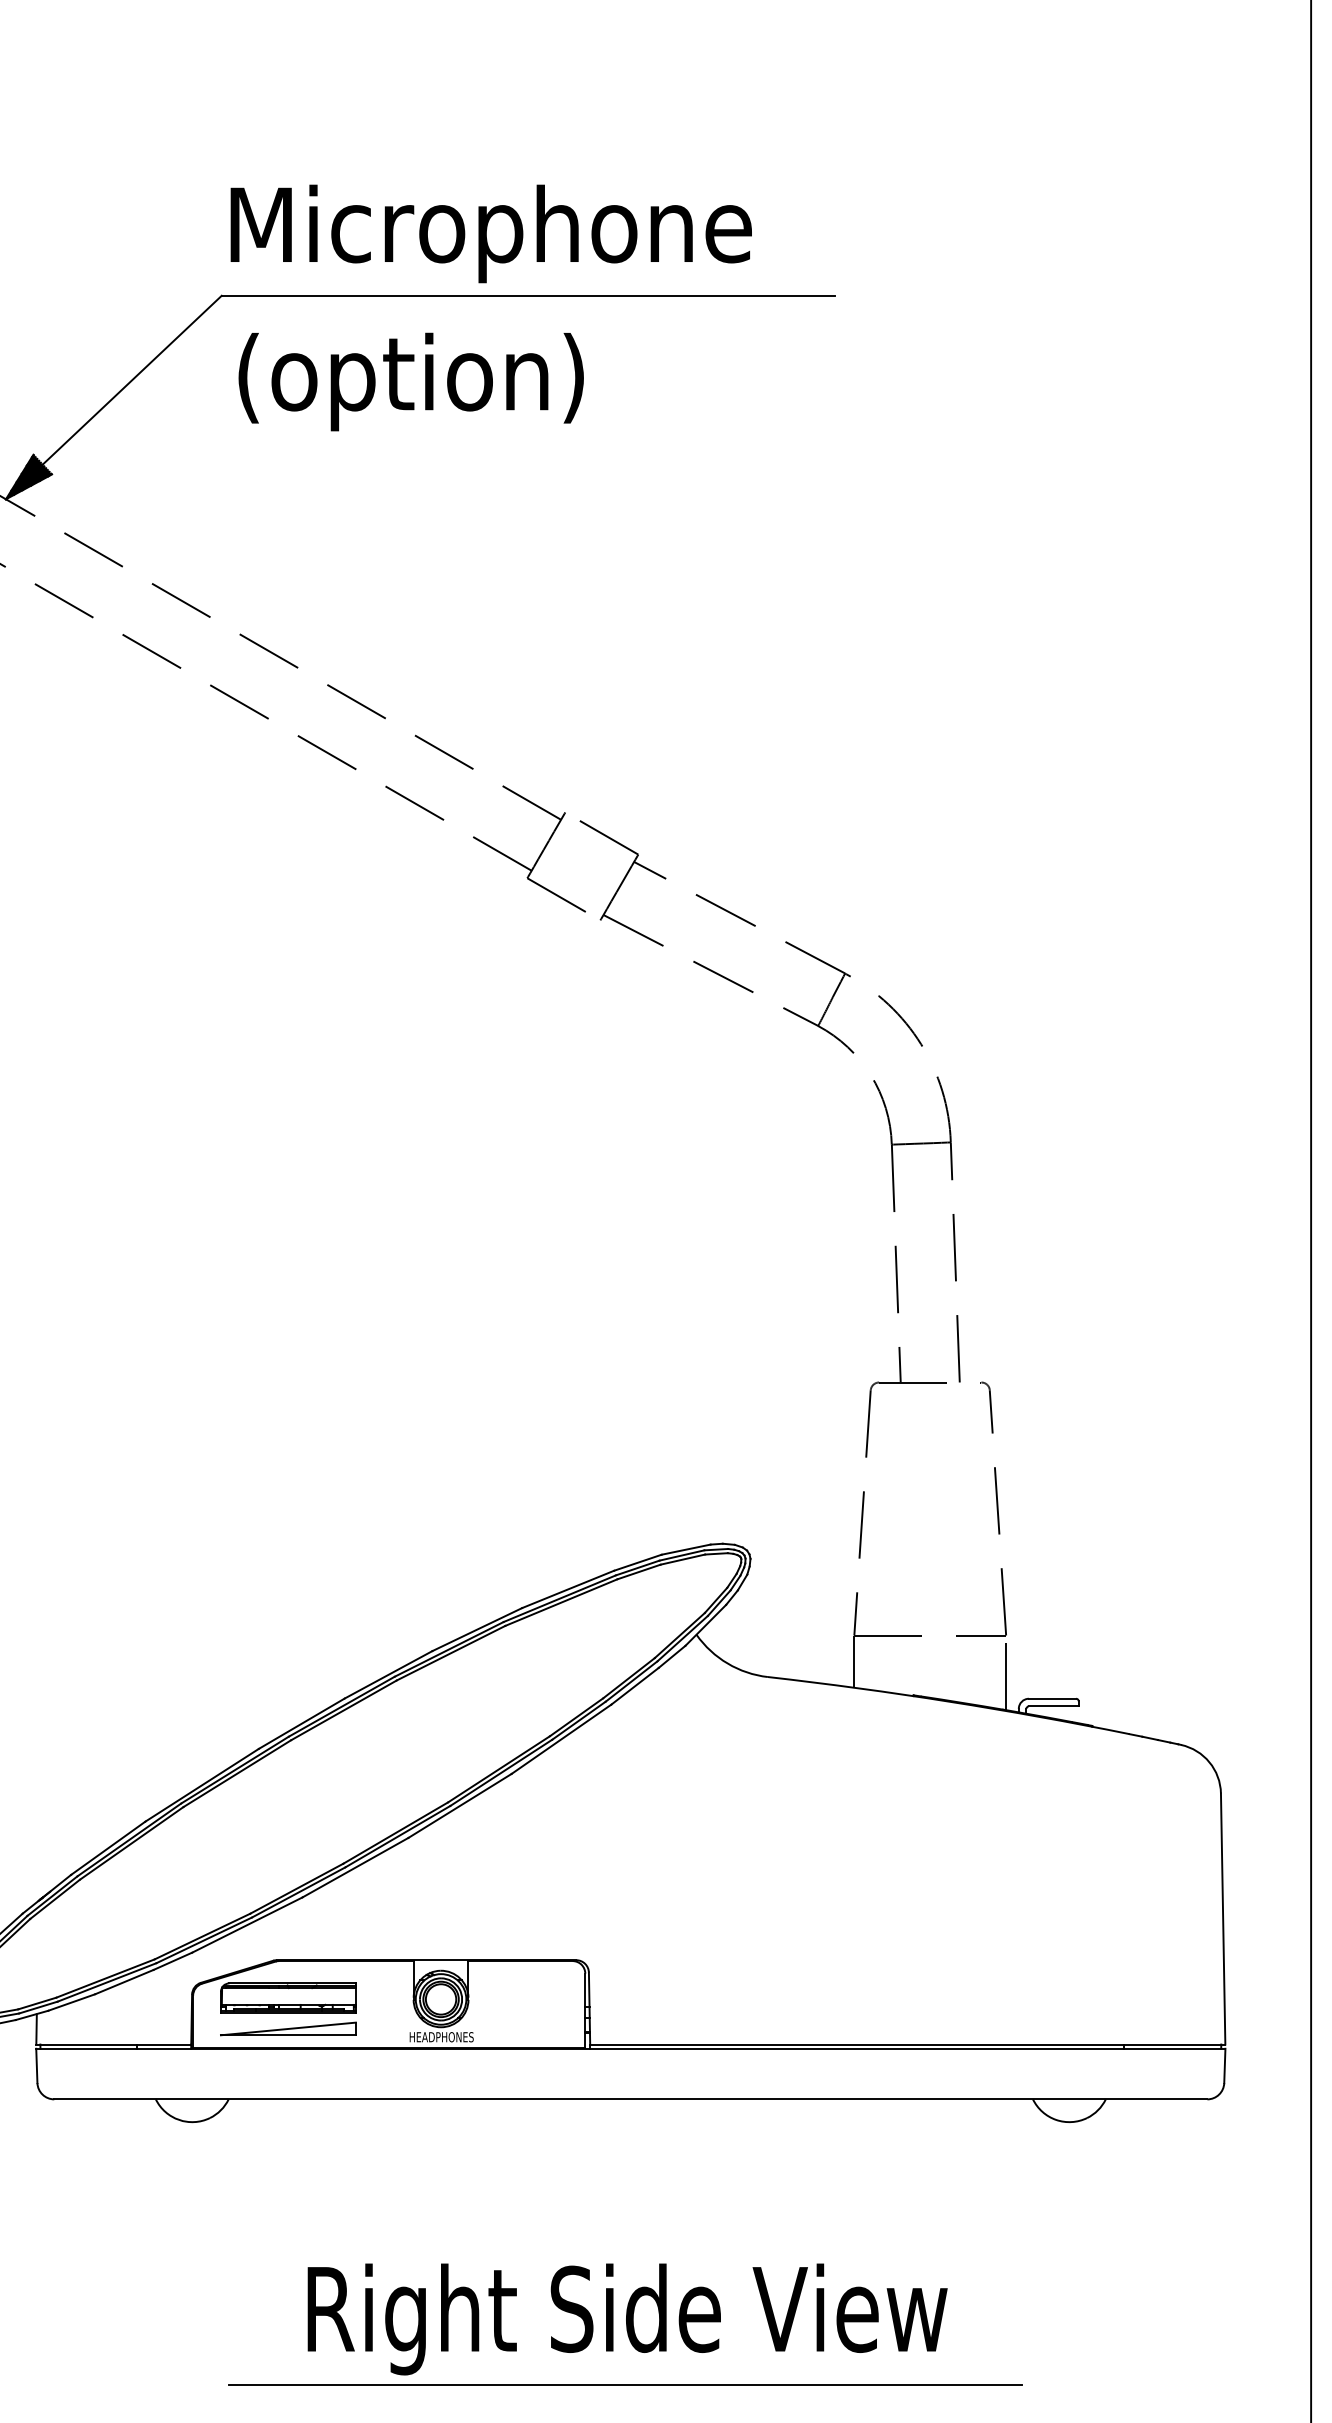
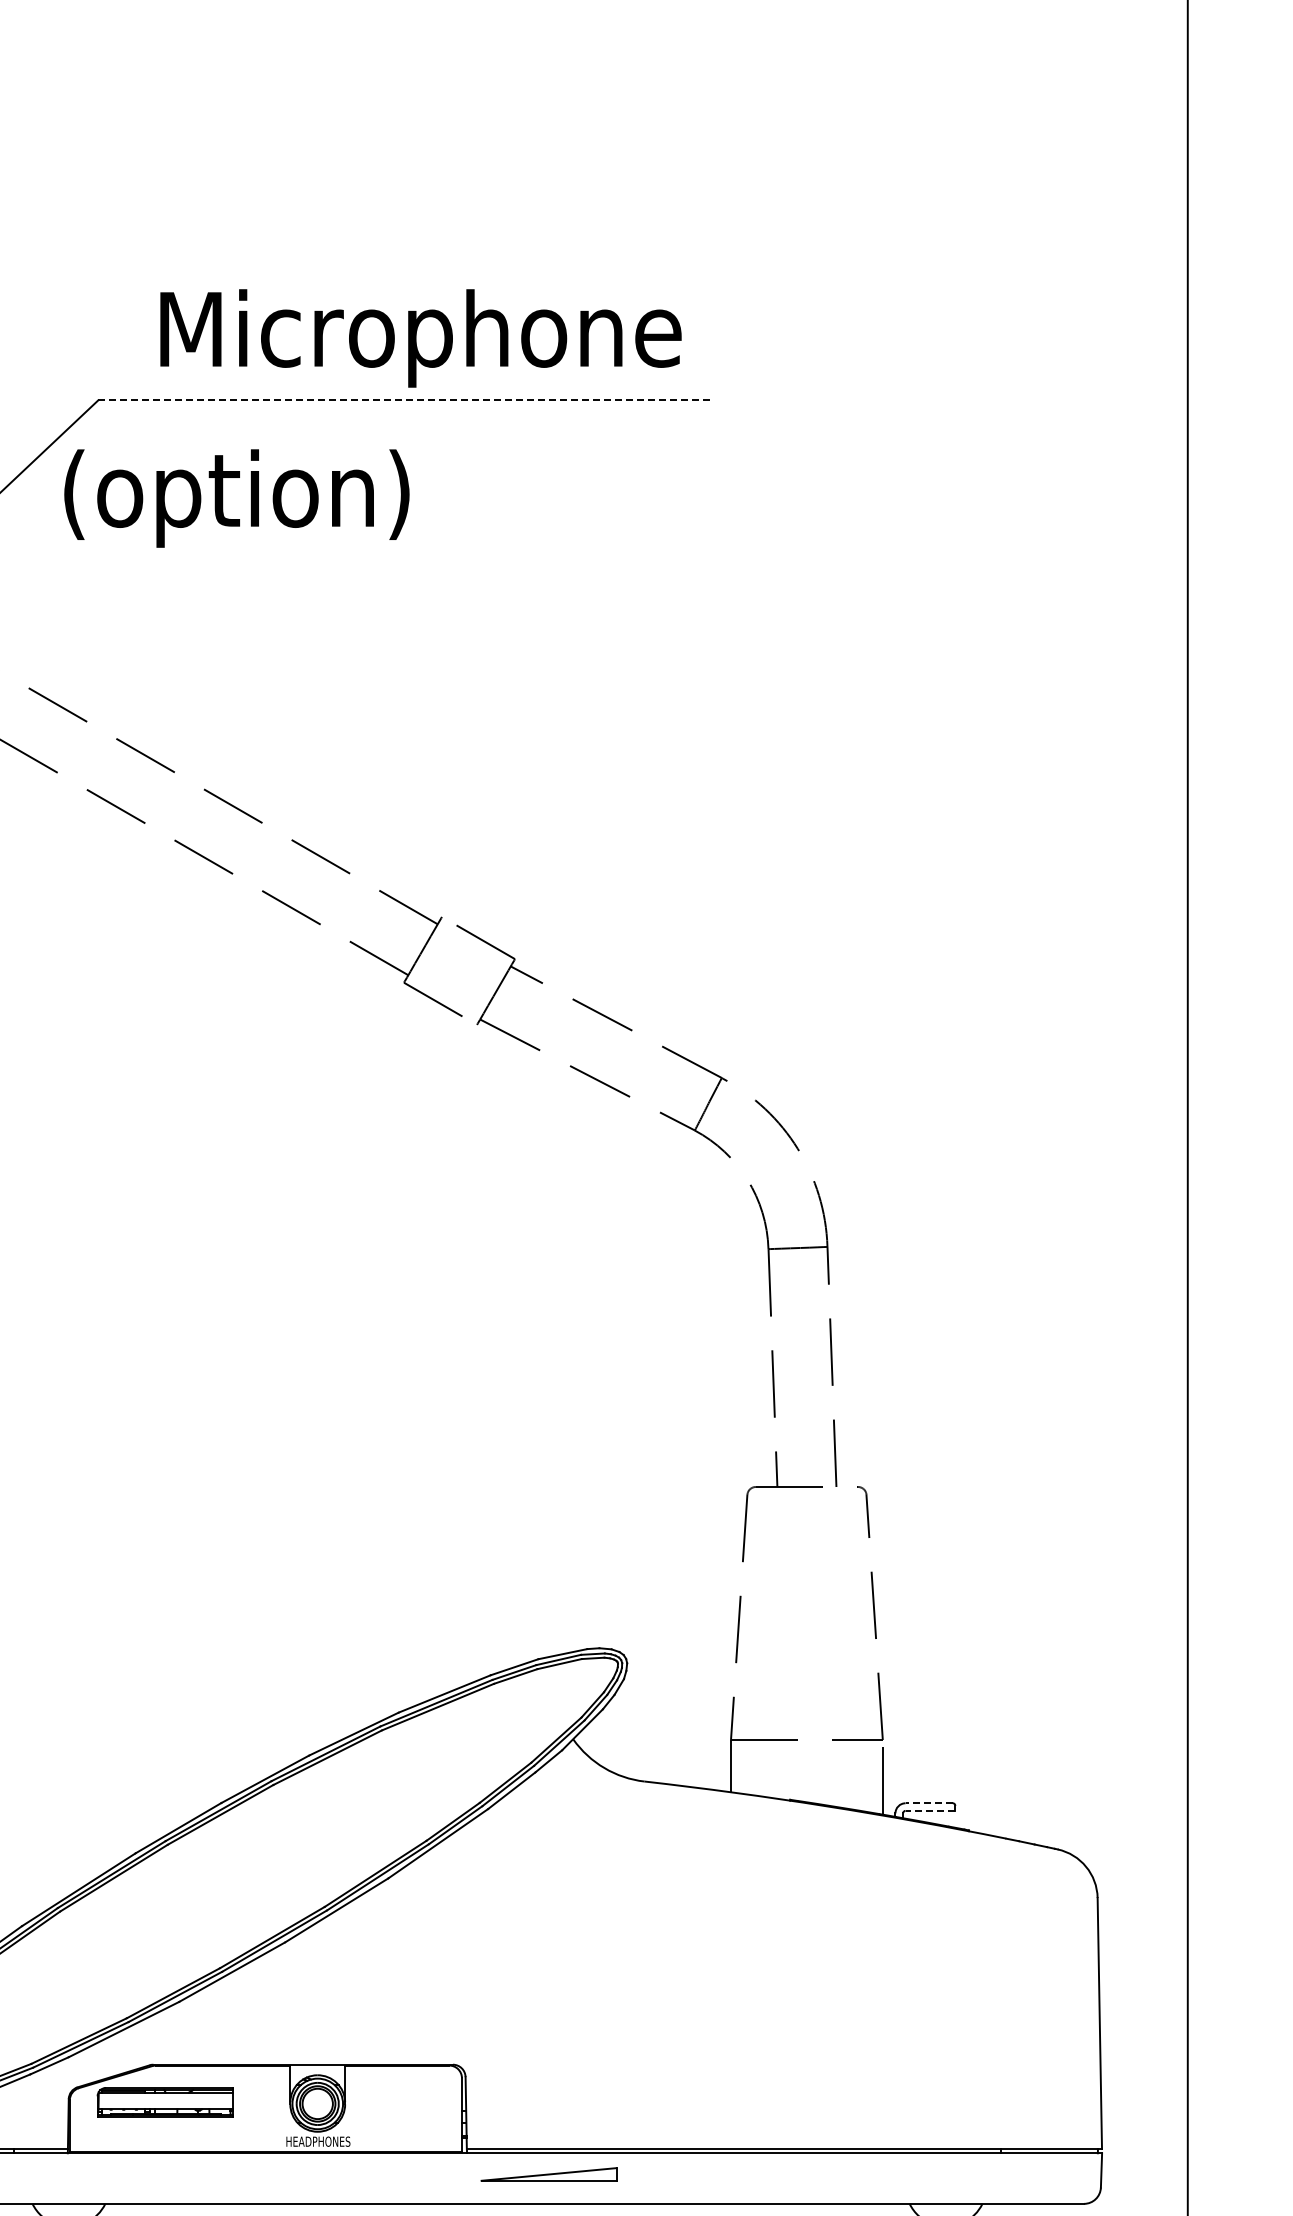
text: (490, 233) -> (420, 338), moved
line: (528, 295) -> (405, 400), solid -> dashed
text: (410, 381) -> (236, 498), moved
line: (1052, 1698) -> (929, 1803), solid -> dashed
line: (1053, 1706) -> (930, 1811), solid -> dashed
part: (288, 2028) -> (549, 2174), moved

